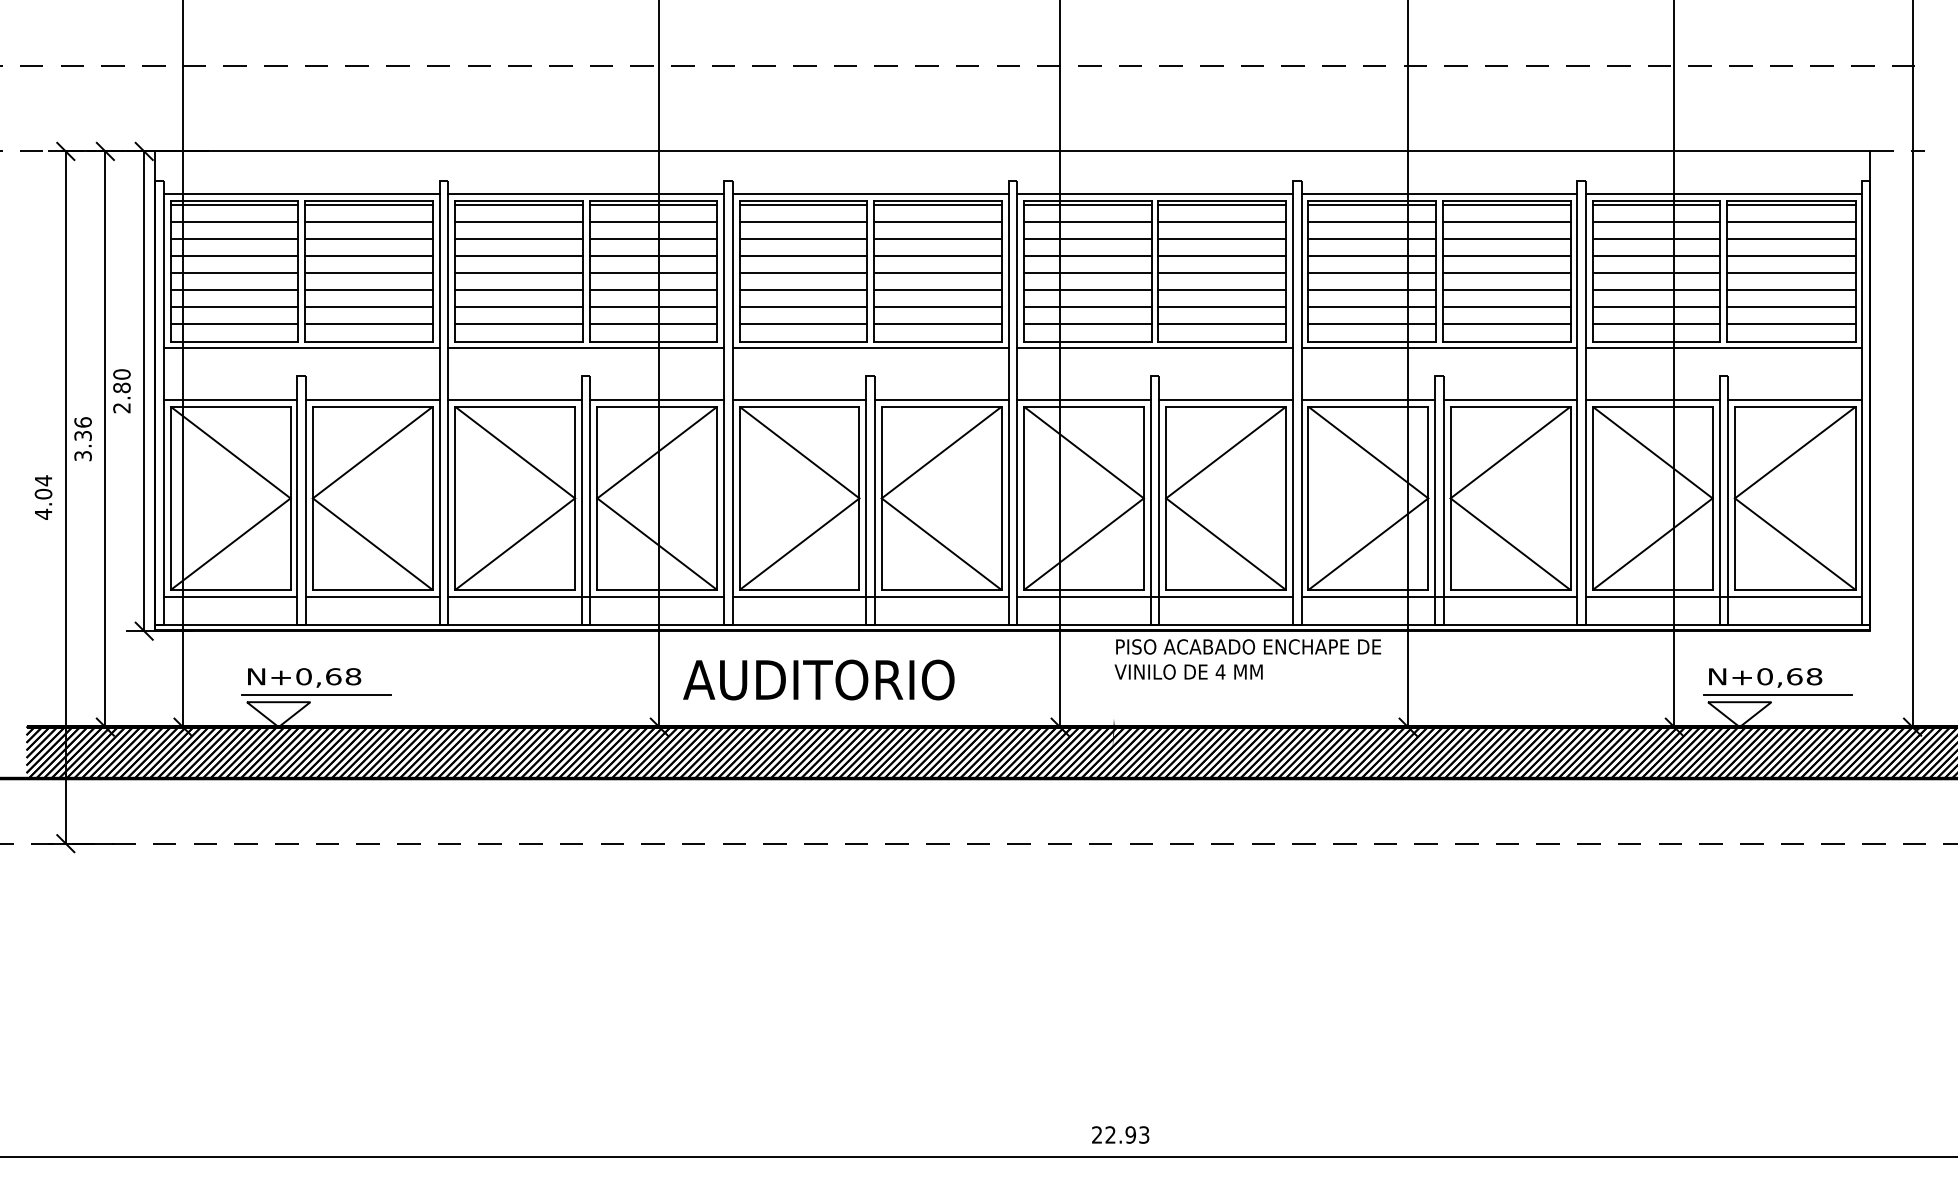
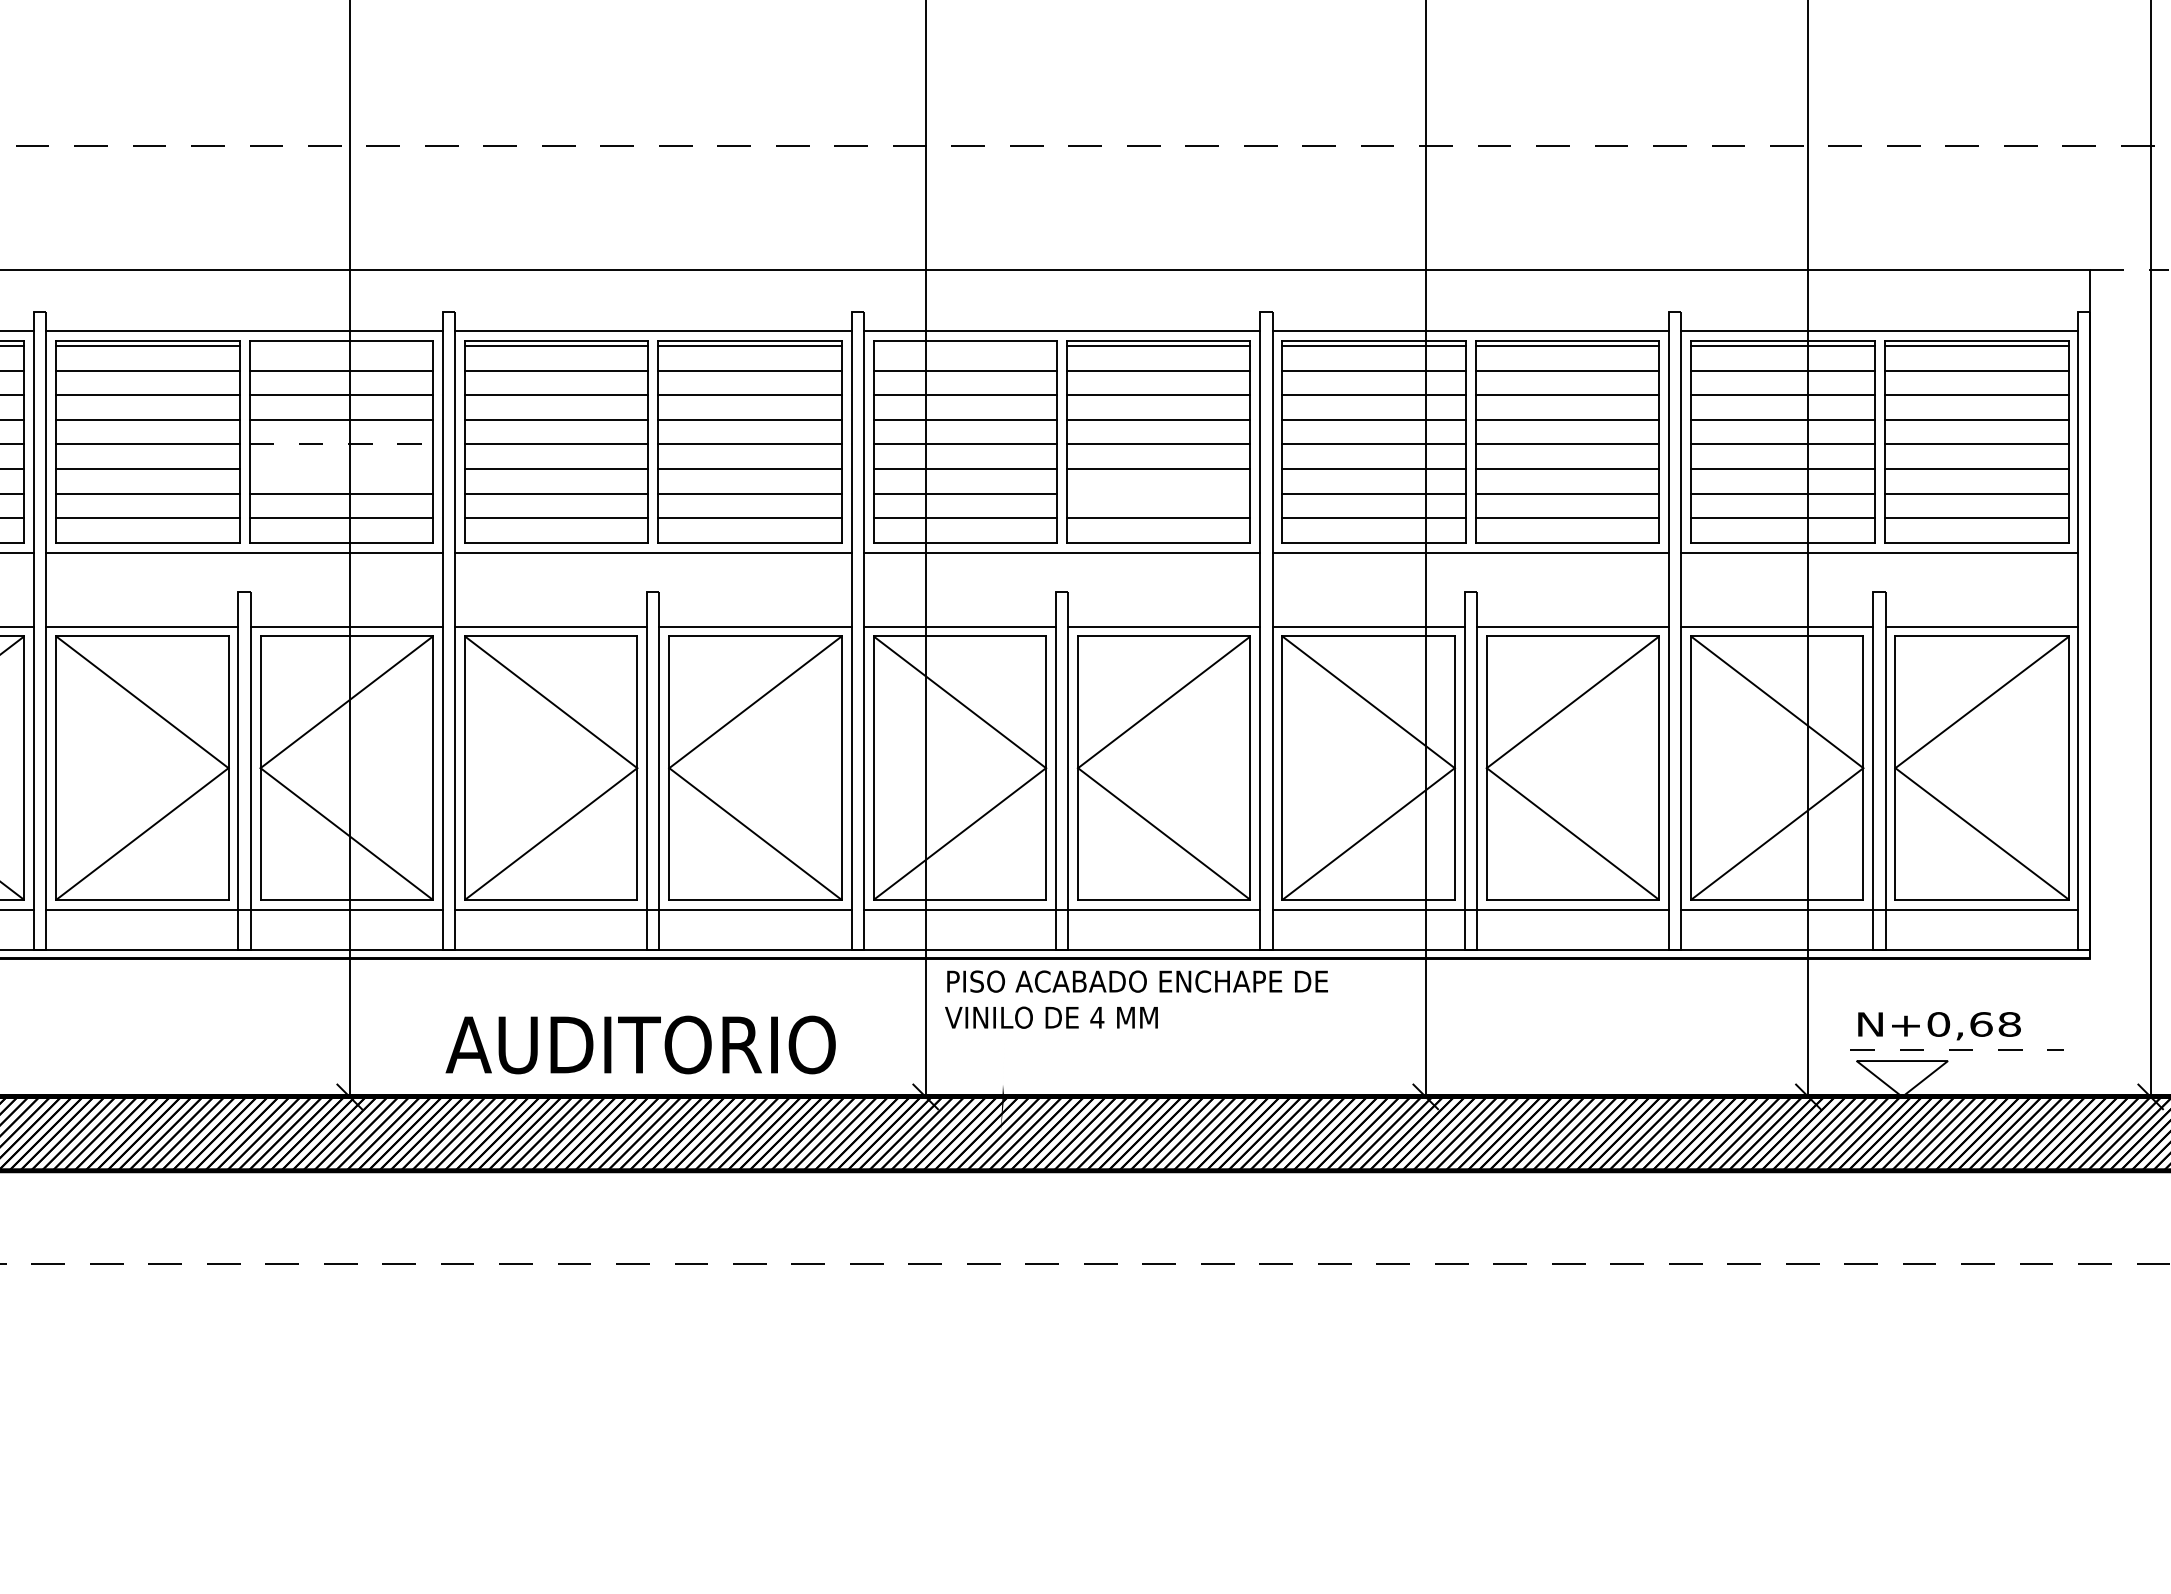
line: (653, 204) -> (341, 345), removed
line: (1087, 204) -> (964, 345), removed
line: (653, 273) -> (341, 444), solid -> dashed
line: (653, 290) -> (341, 469), removed
line: (1222, 307) -> (1159, 493), removed
text: (1247, 659) -> (1136, 999), moved
text: (818, 679) -> (640, 1044), moved
line: (1778, 694) -> (1958, 1049), solid -> dashed

